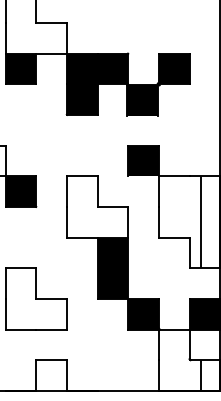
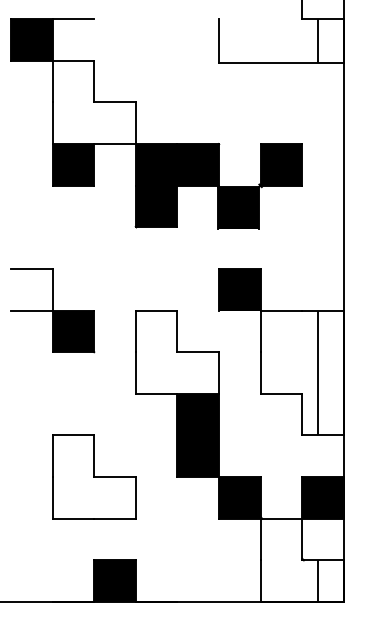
fill: (51, 375) -> (114, 580), added

